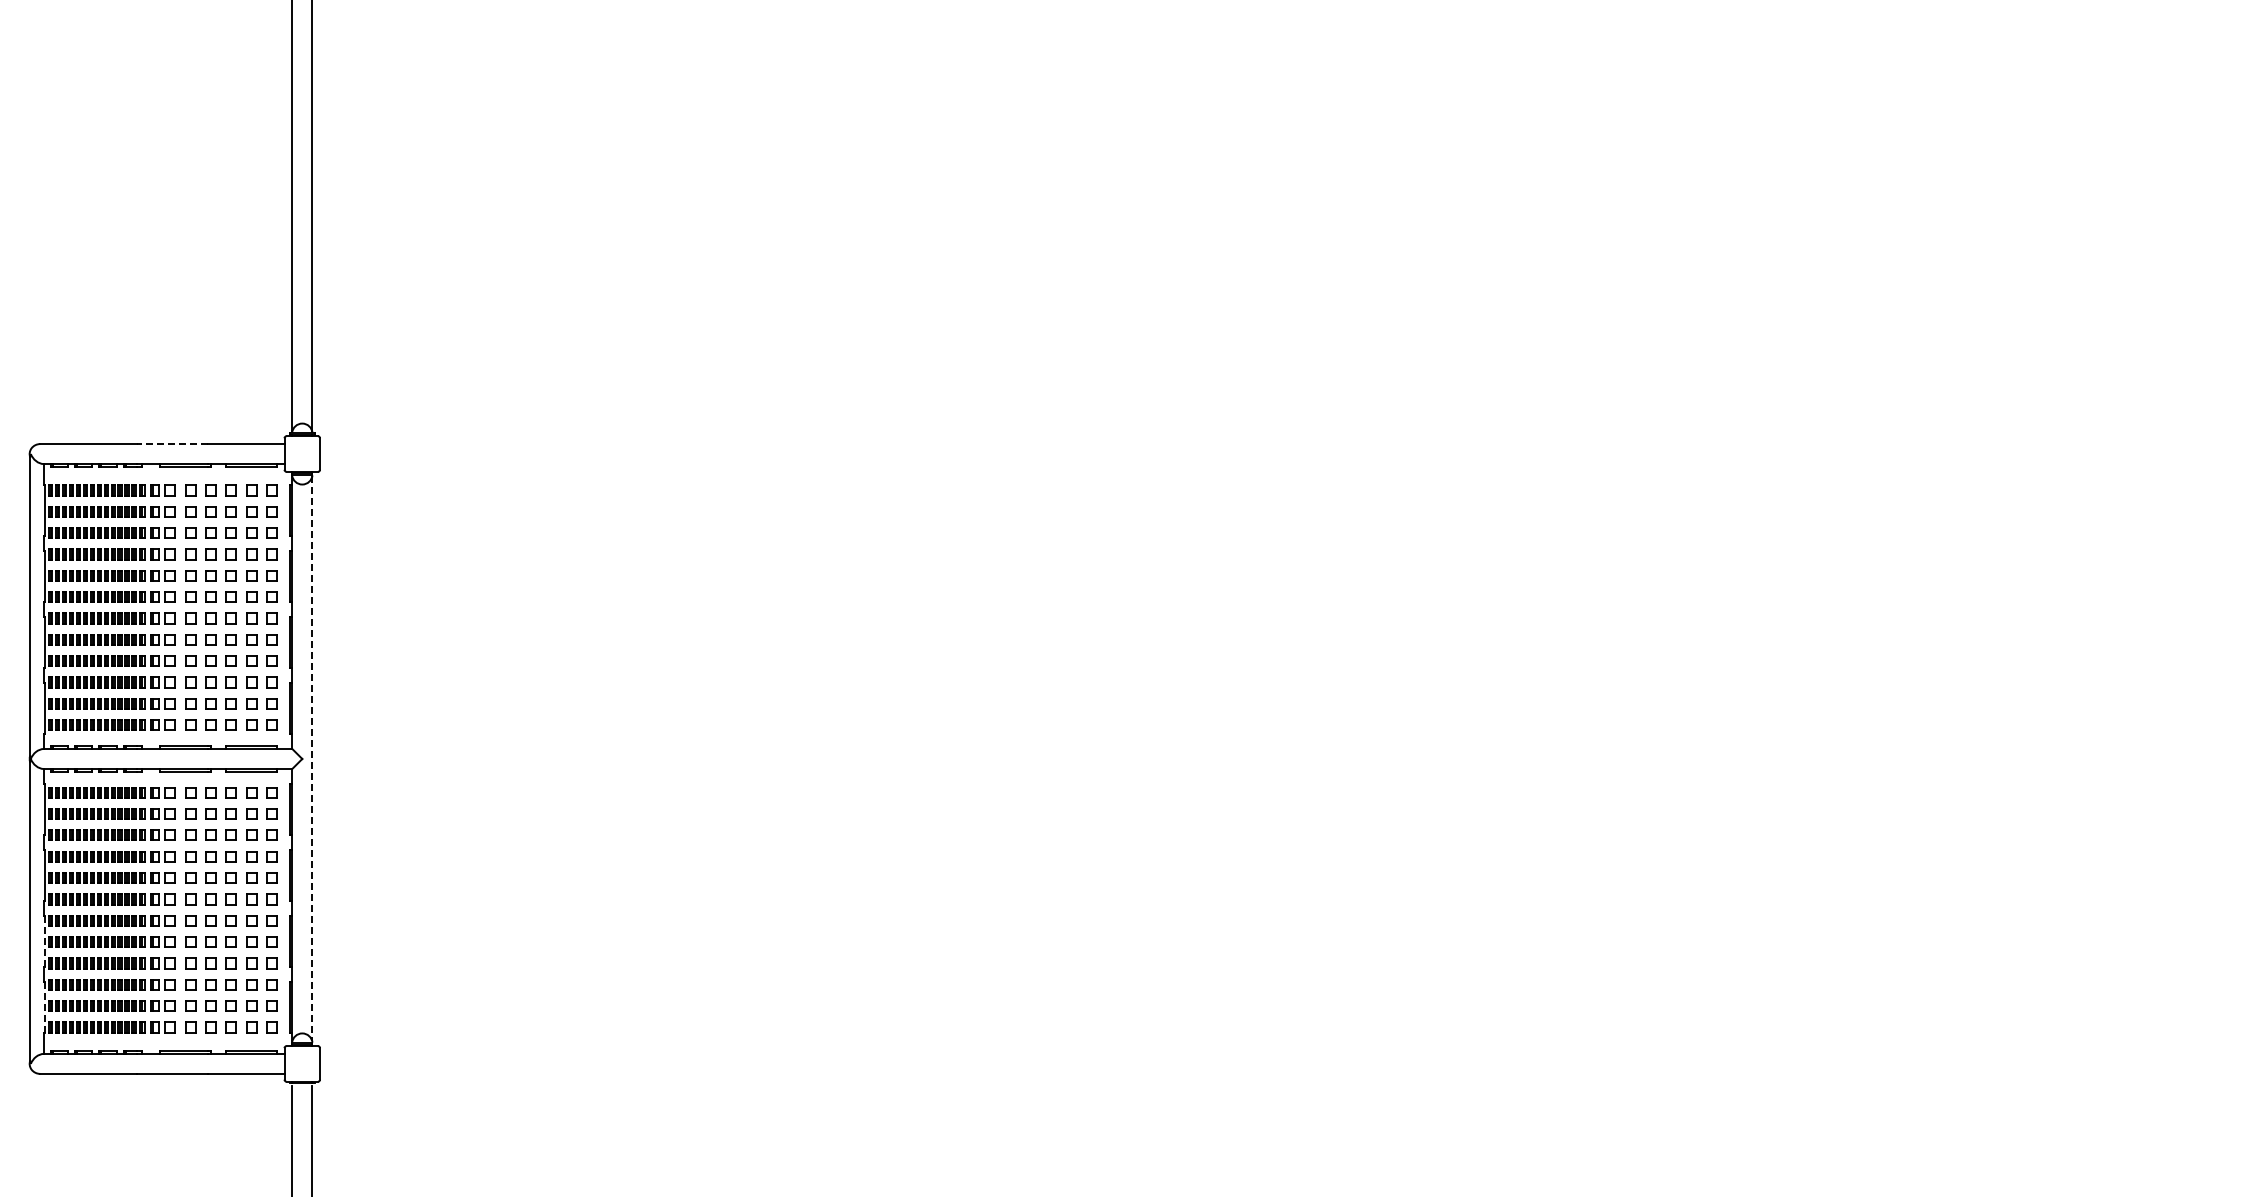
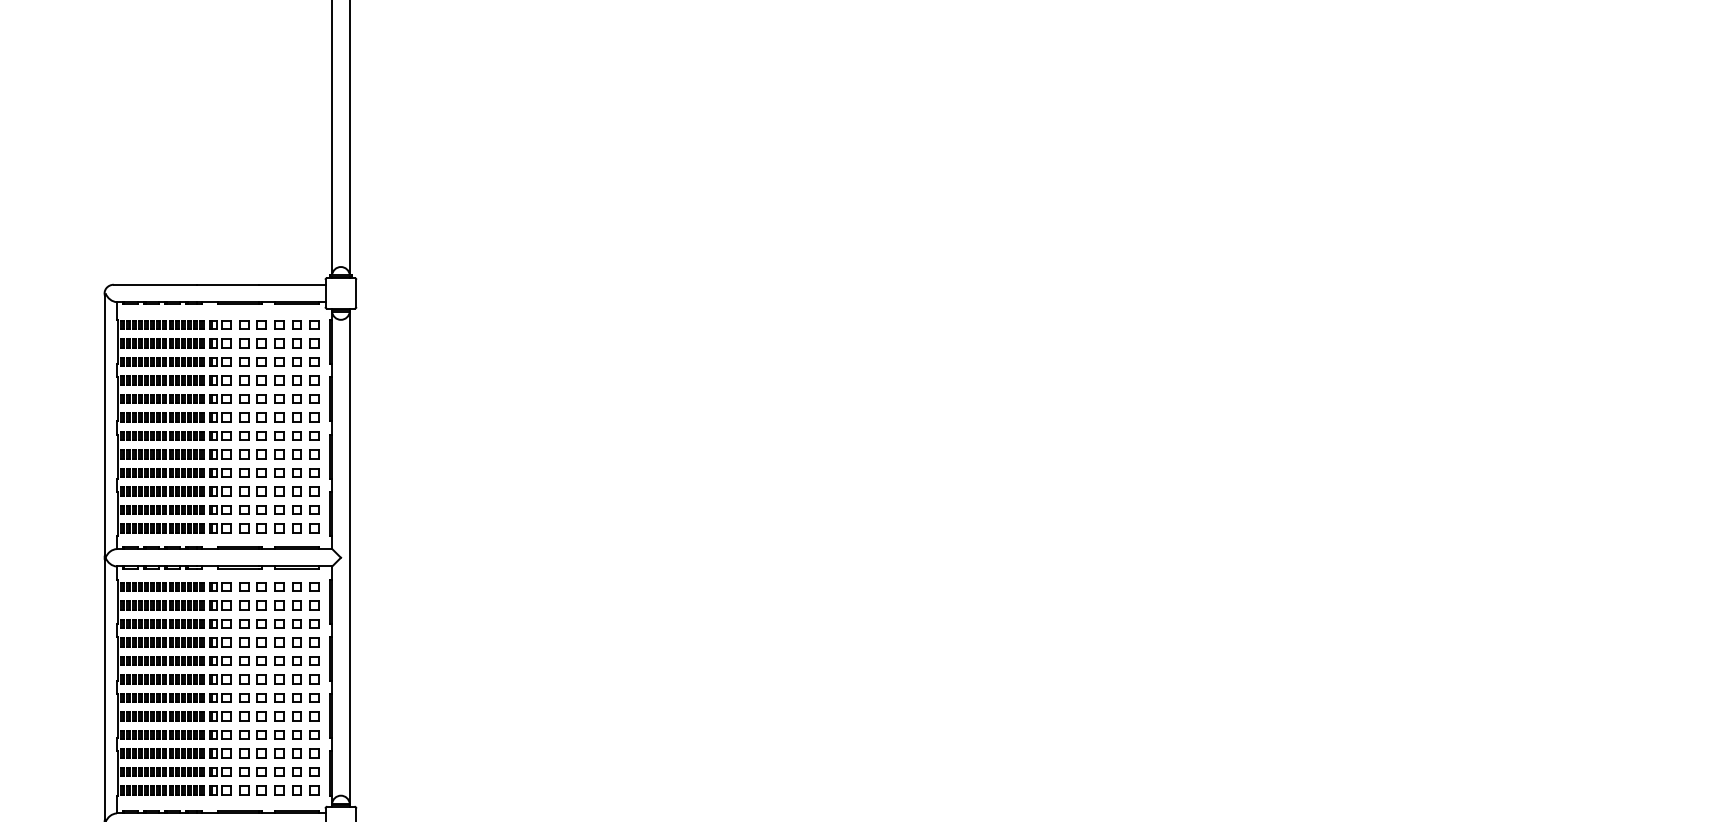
line: (172, 444) -> (228, 285), dashed -> solid
line: (312, 759) -> (349, 558), dashed -> solid
line: (44, 942) -> (117, 716), dashed -> solid
line: (44, 1008) -> (117, 774), dashed -> solid

